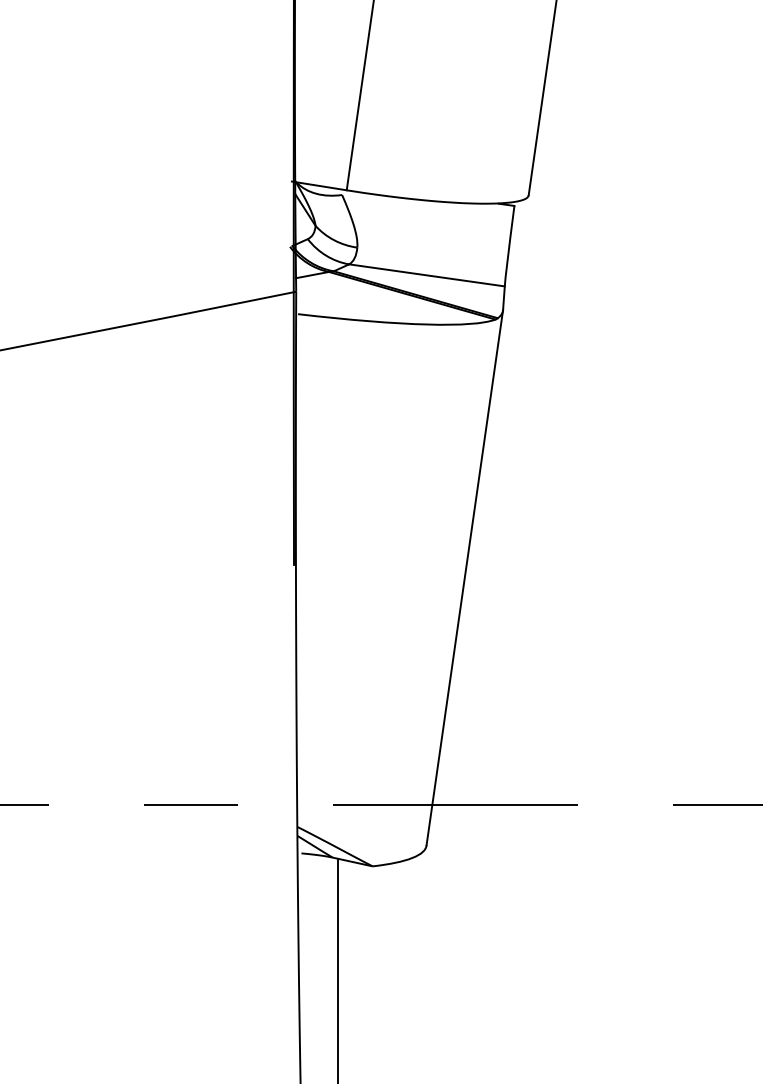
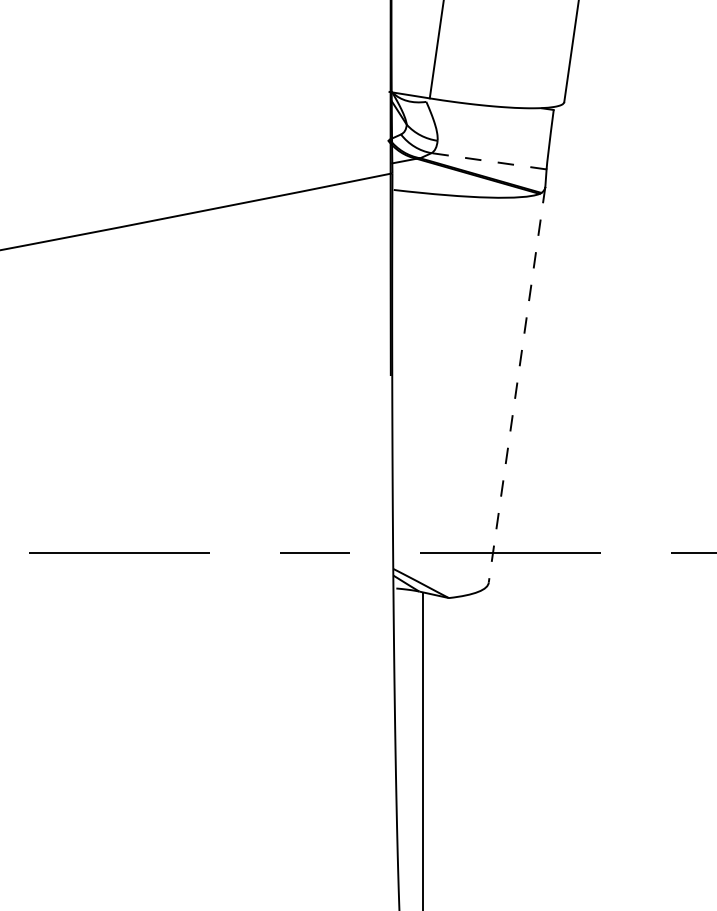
line: (426, 275) -> (488, 161), solid -> dashed
line: (465, 577) -> (517, 384), solid -> dashed

